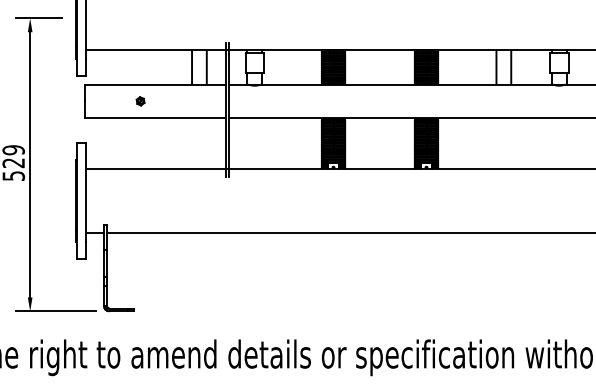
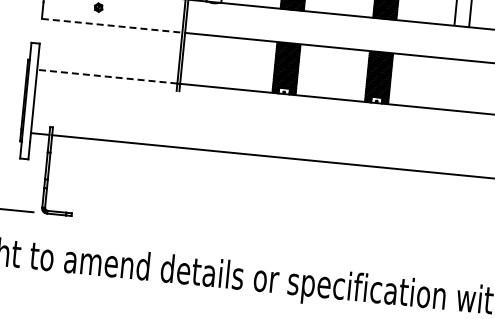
line: (155, 118) -> (111, 26), solid -> dashed
line: (155, 169) -> (106, 76), solid -> dashed

